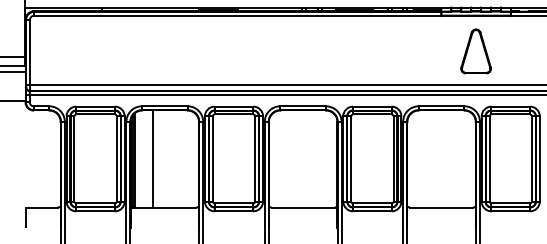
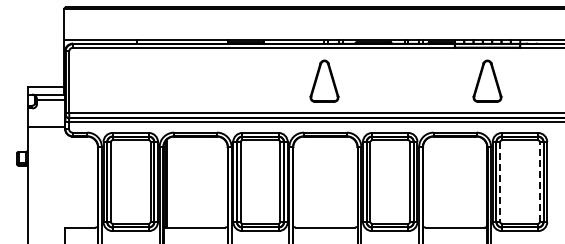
part: (302, 50) -> (324, 80), added
line: (152, 158) -> (184, 181), removed
line: (489, 159) -> (500, 182), solid -> dashed
line: (531, 159) -> (539, 182), solid -> dashed

